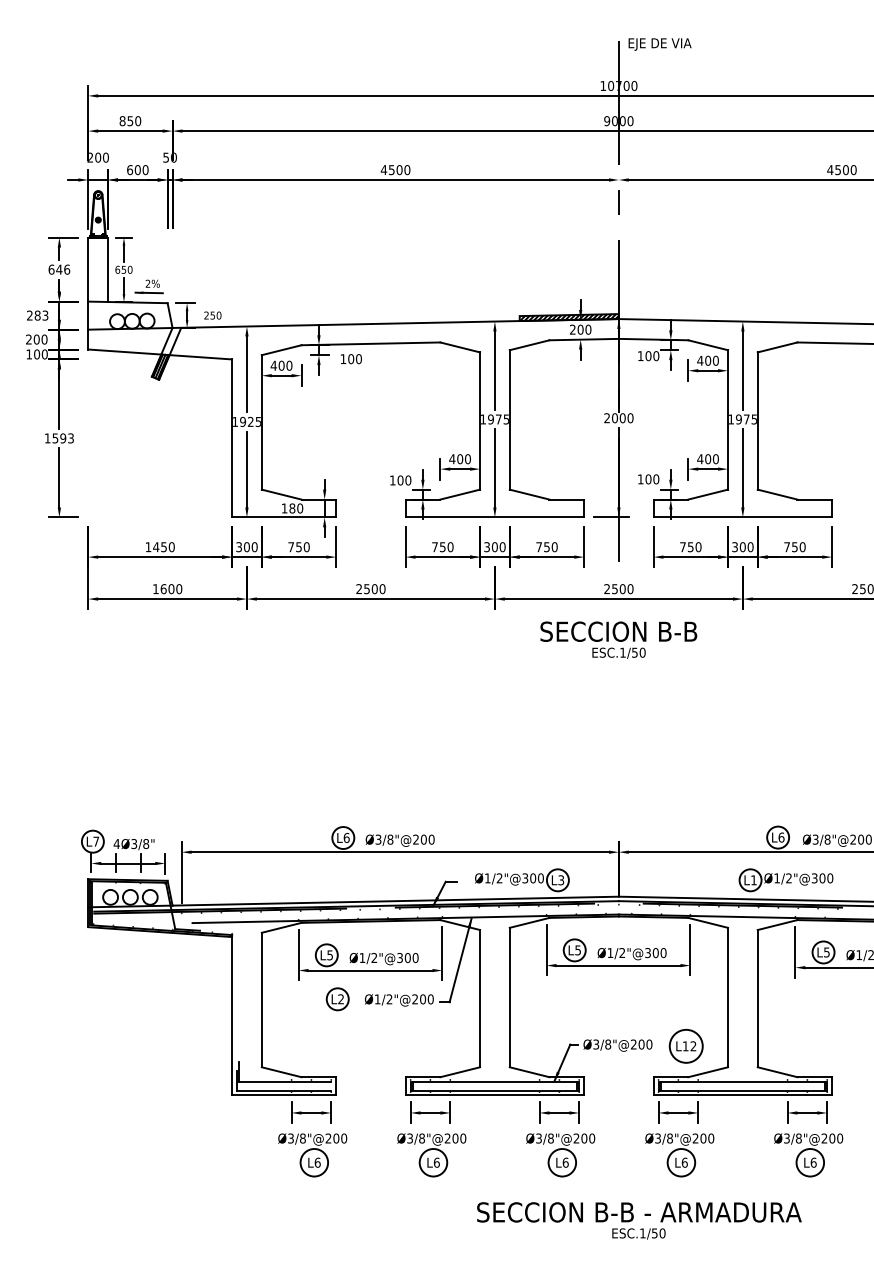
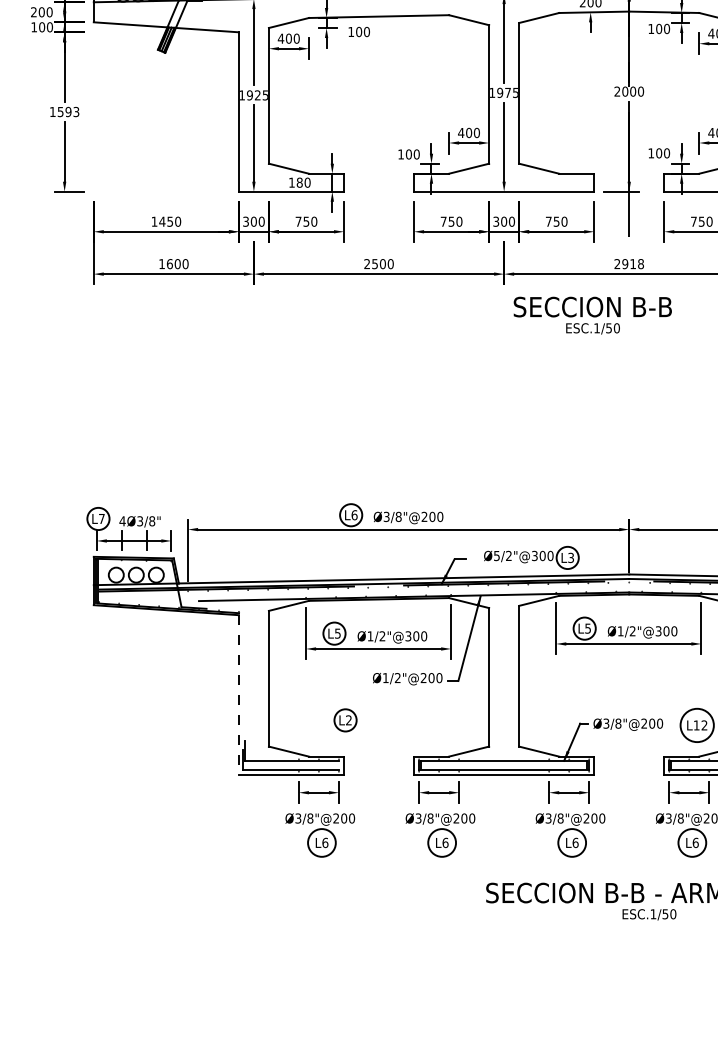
text: (622, 589) -> (632, 264), 2500 -> 2918
text: (618, 639) -> (592, 314), moved
text: (487, 878) -> (496, 556), Ø1/2"@300 -> Ø5/2"@300
part: (337, 999) -> (345, 720), moved
line: (232, 1016) -> (239, 695), solid -> dashed

